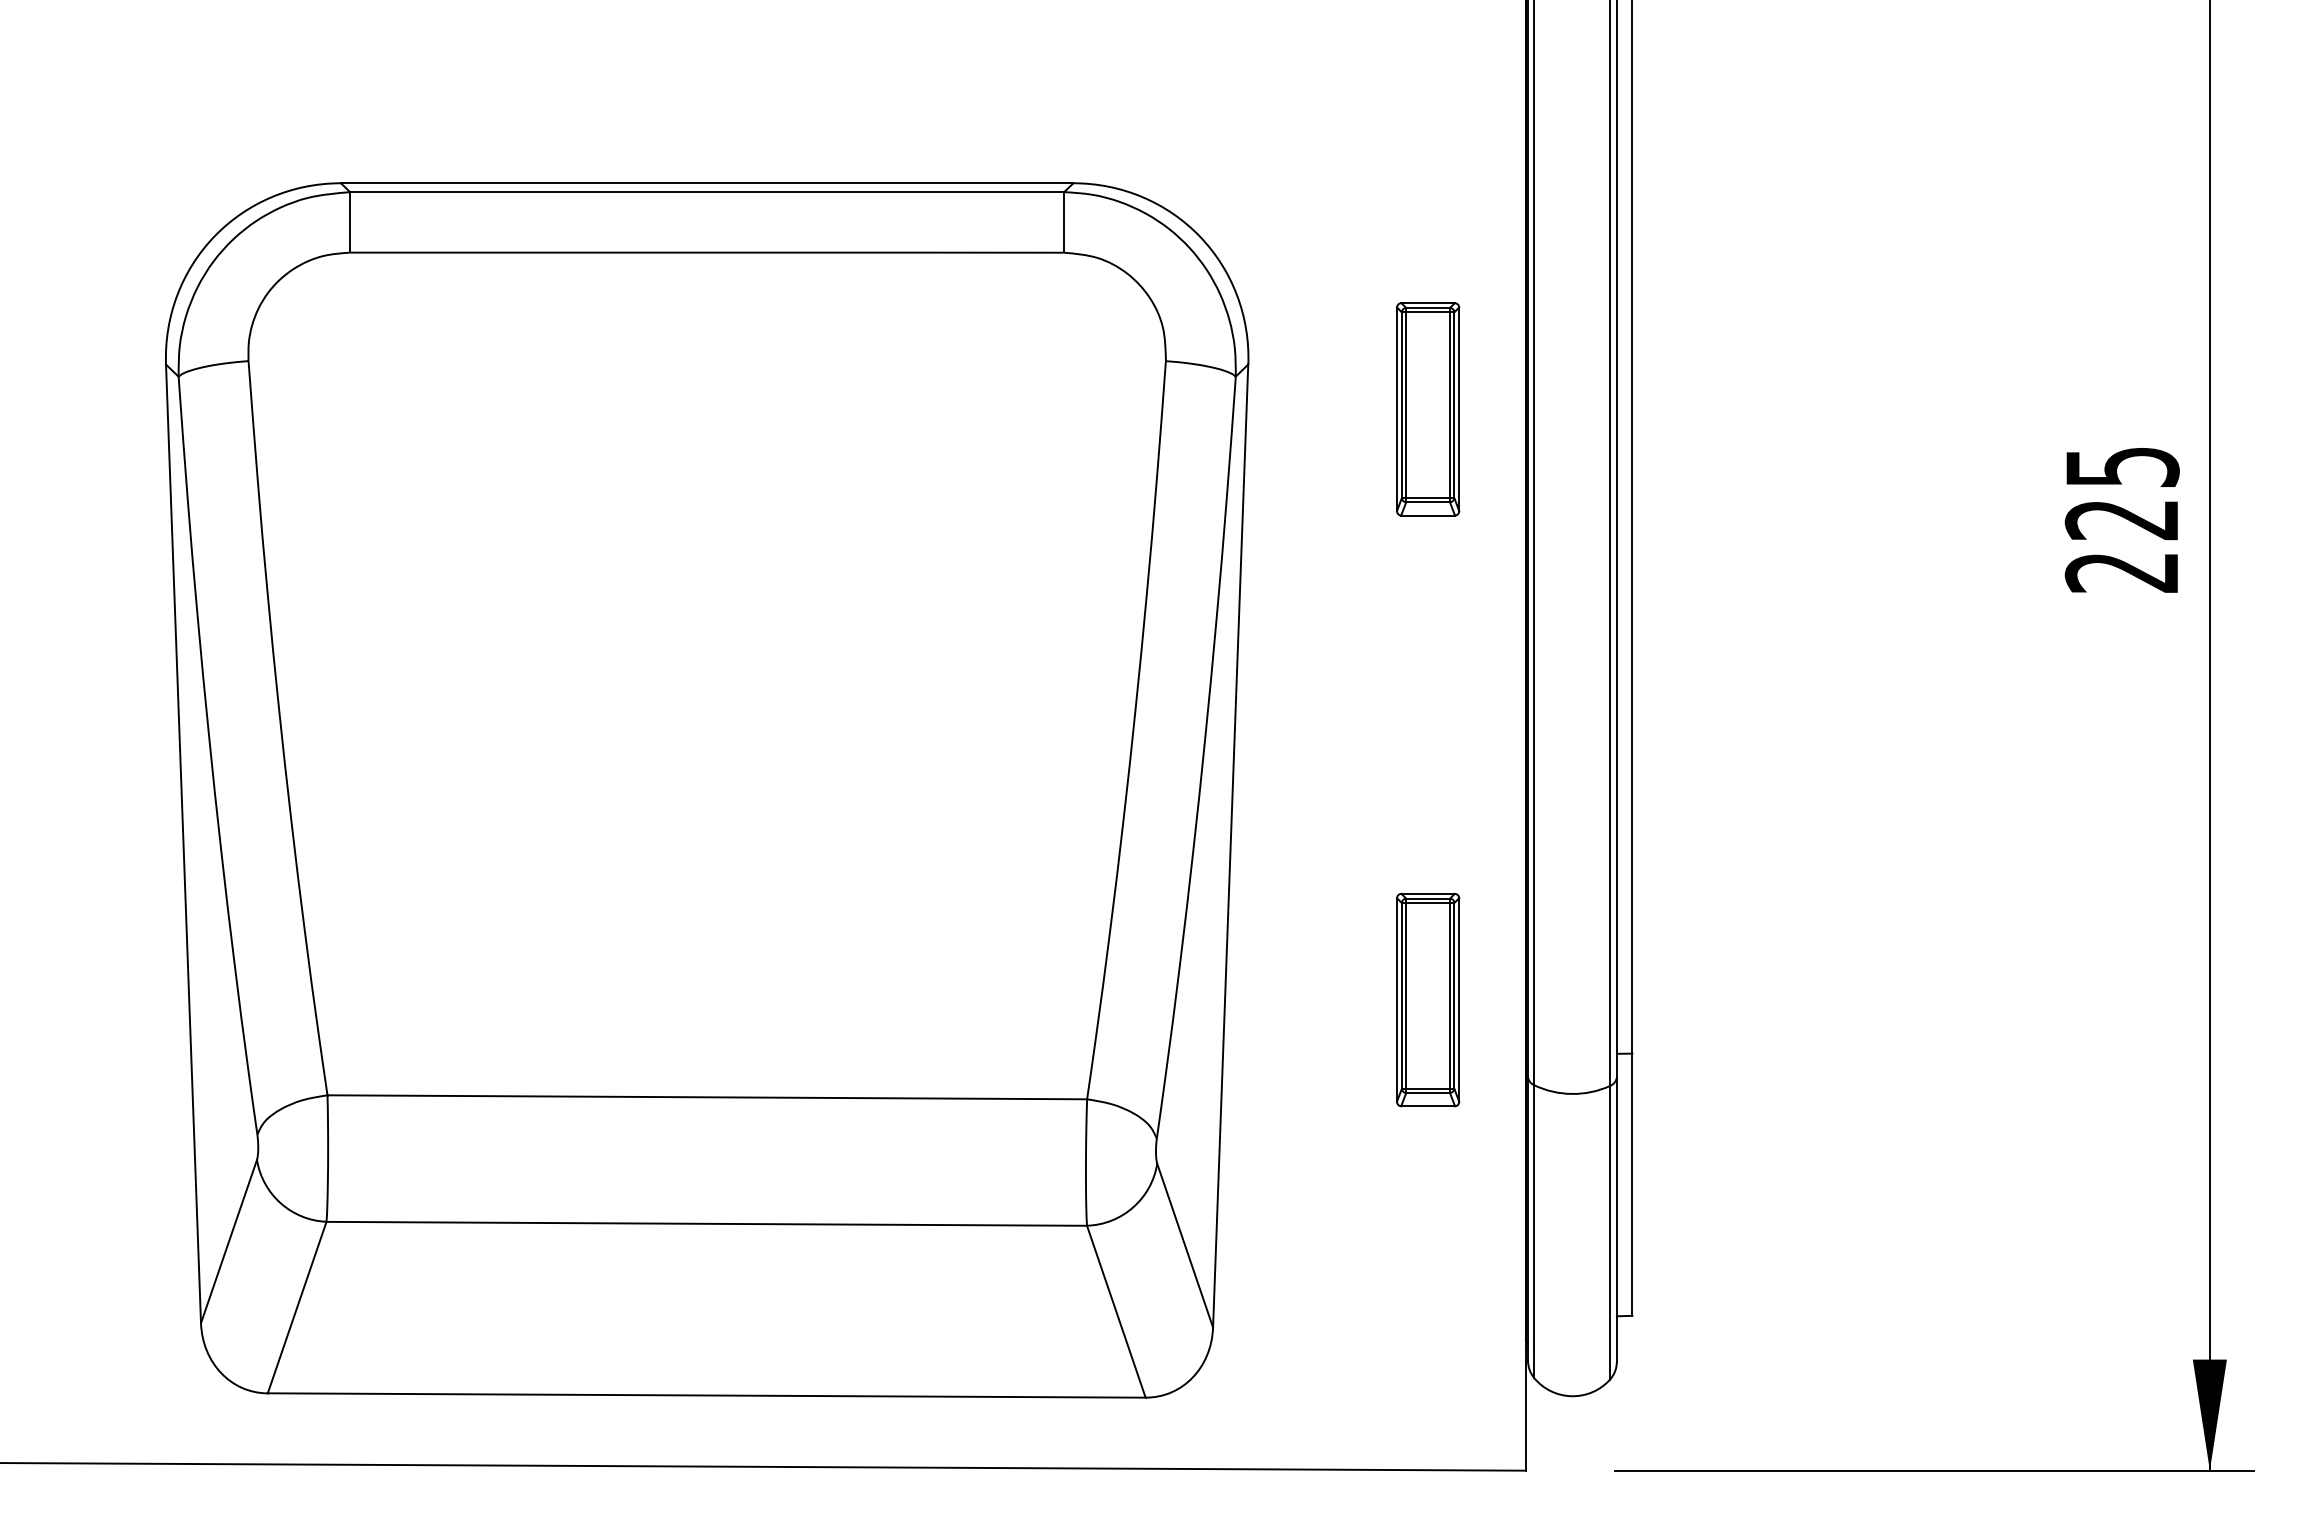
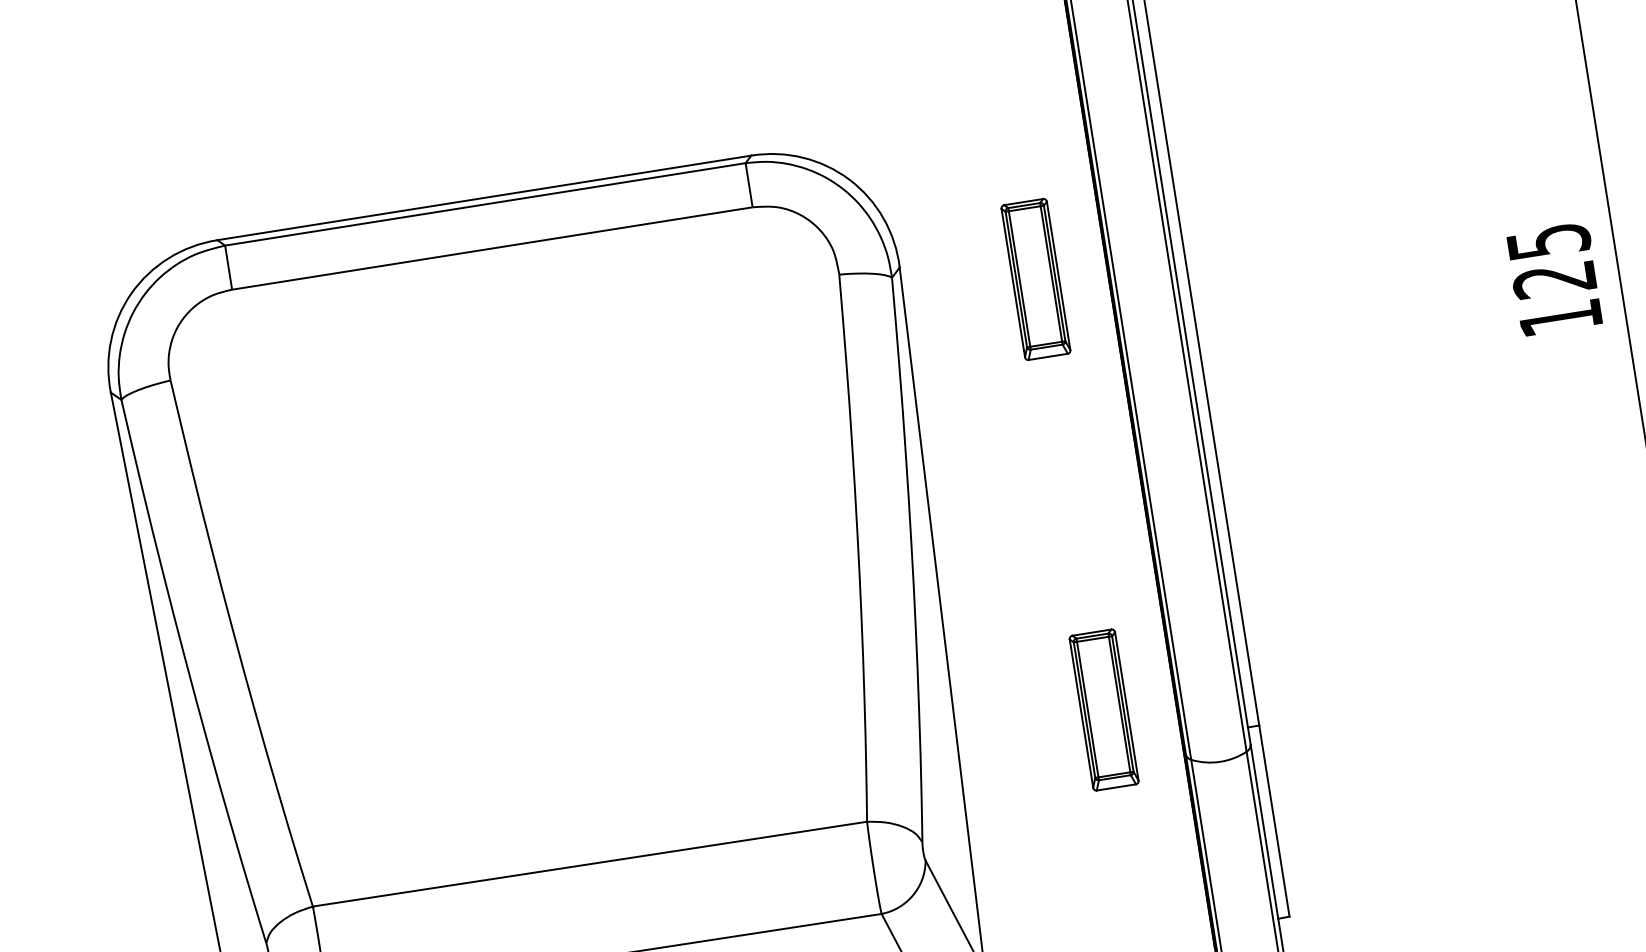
text: (2120, 572) -> (1559, 318), 225 -> 125

